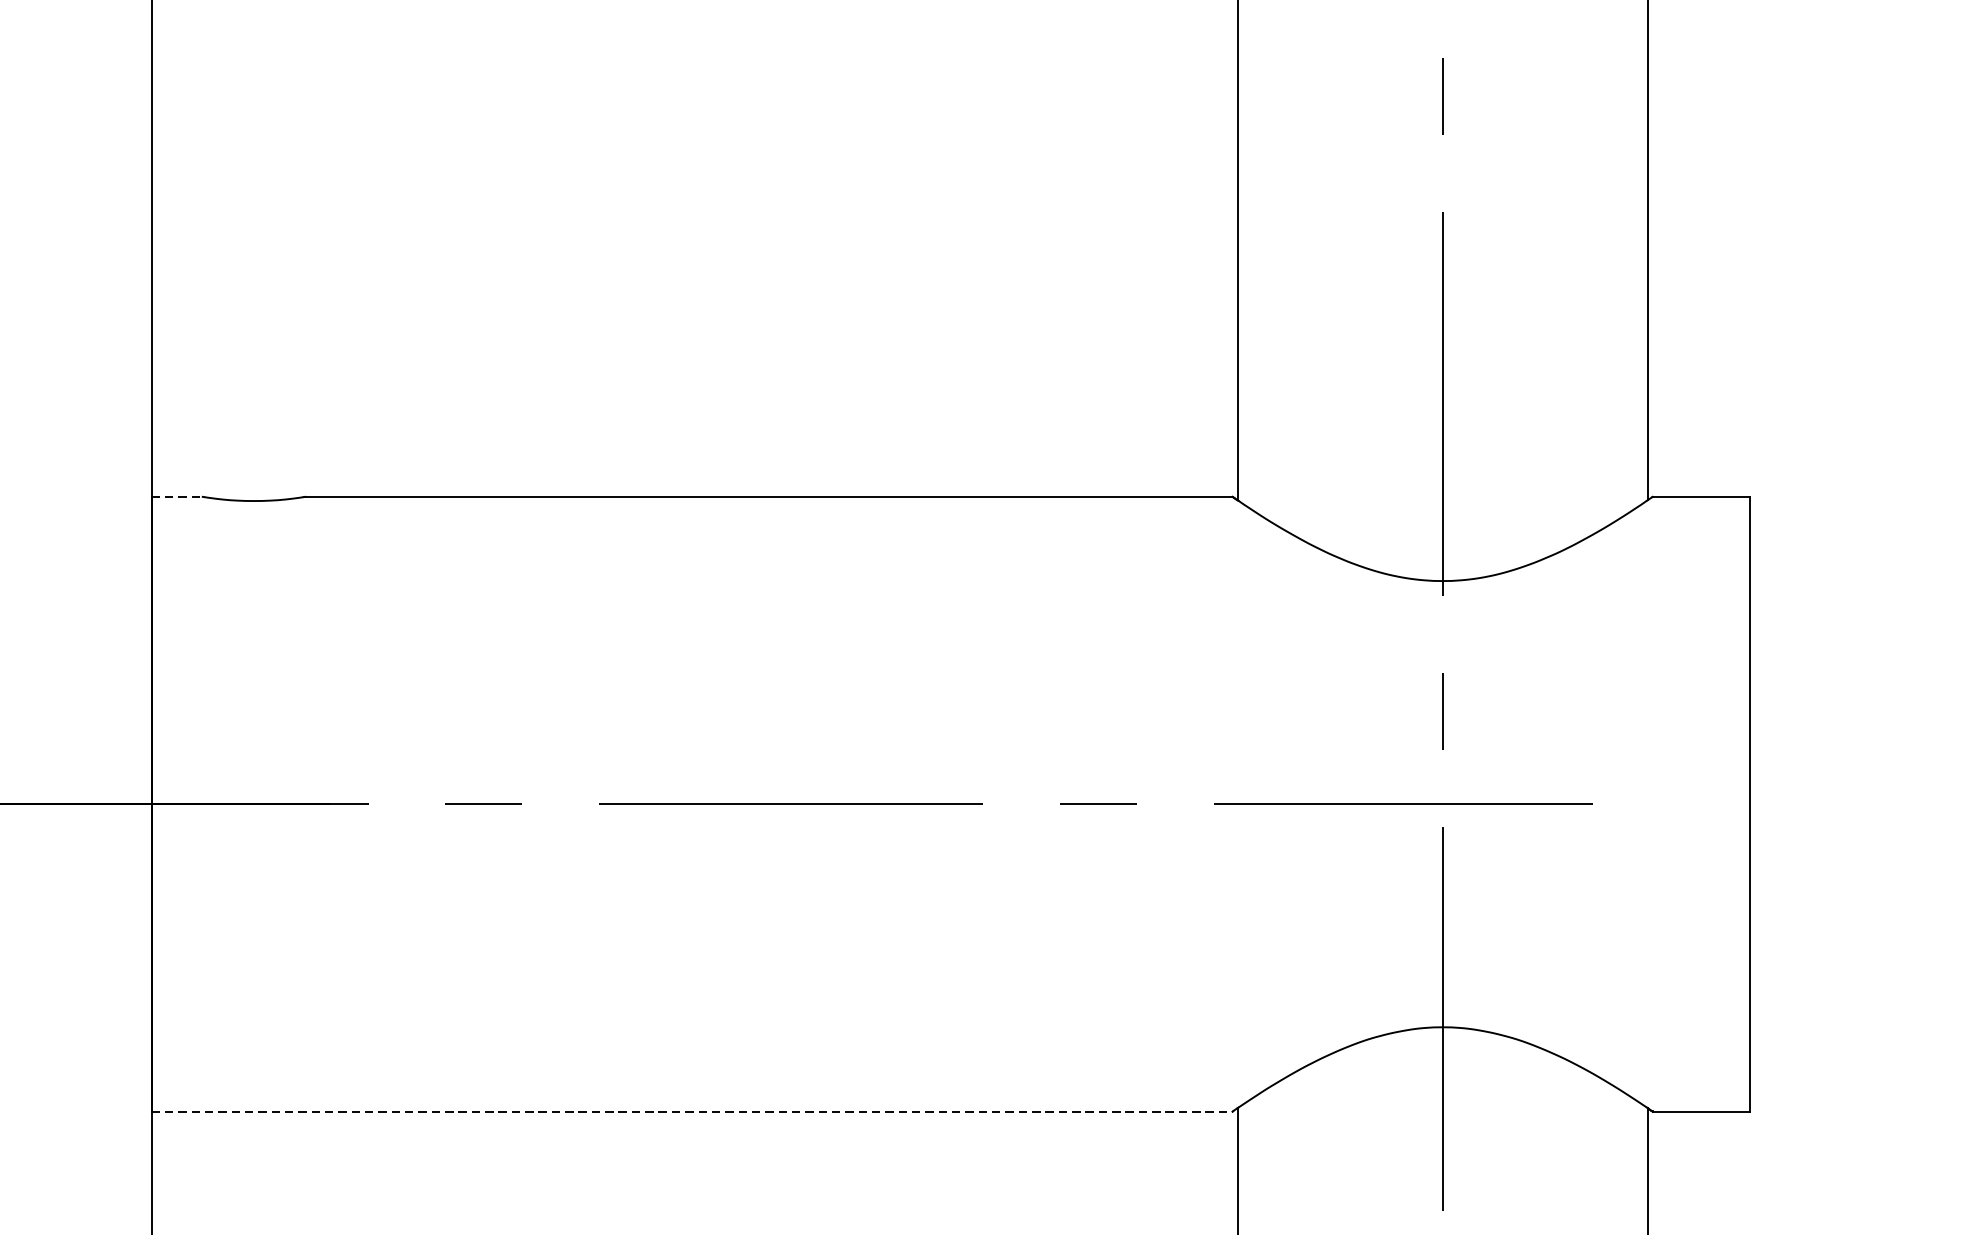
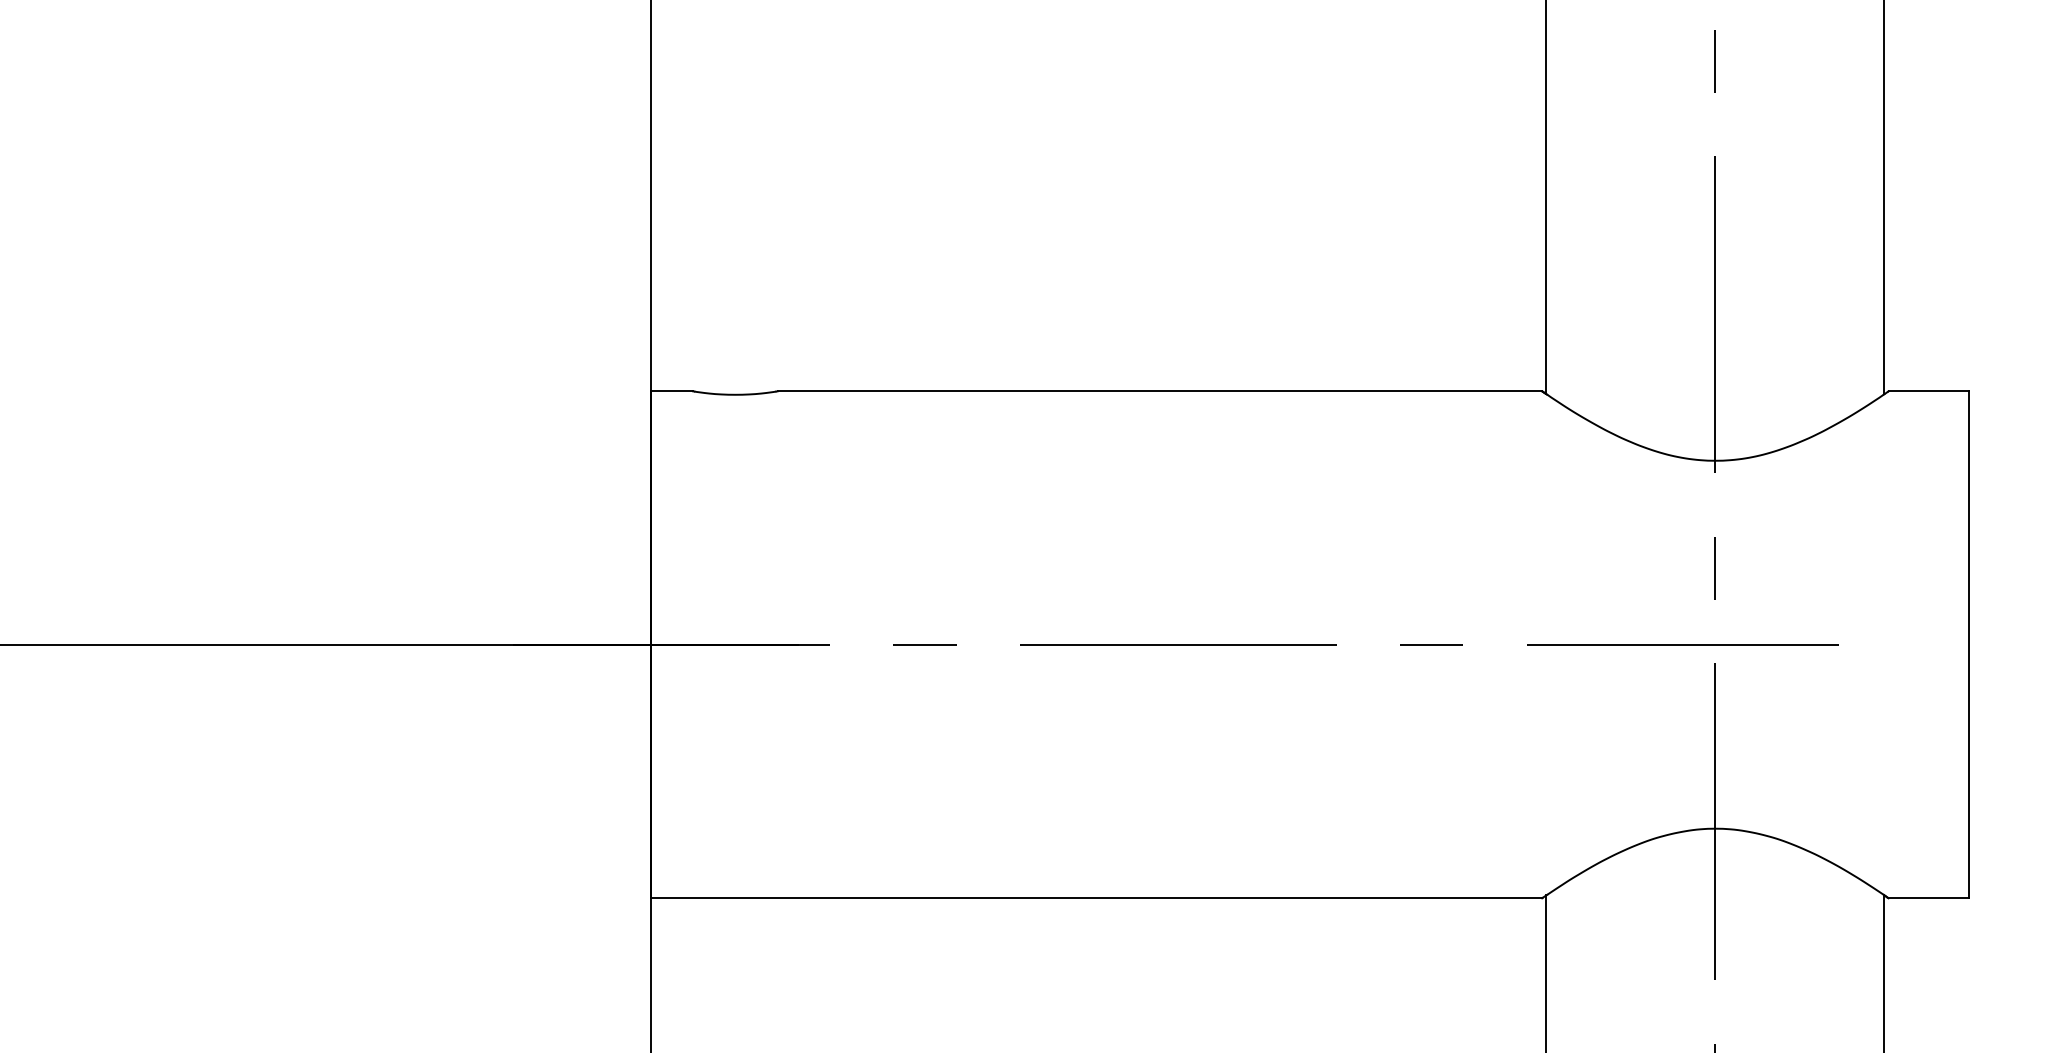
line: (177, 497) -> (672, 391), dashed -> solid
line: (691, 1111) -> (1096, 898), dashed -> solid

